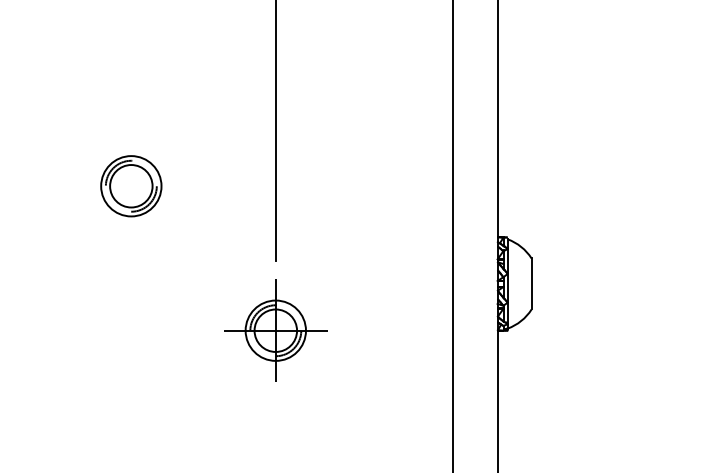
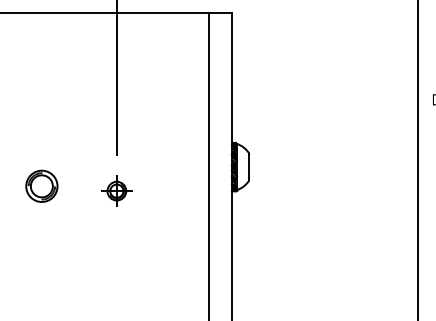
part: (130, 184) -> (41, 185), moved
part: (275, 329) -> (116, 190), size x0.6

